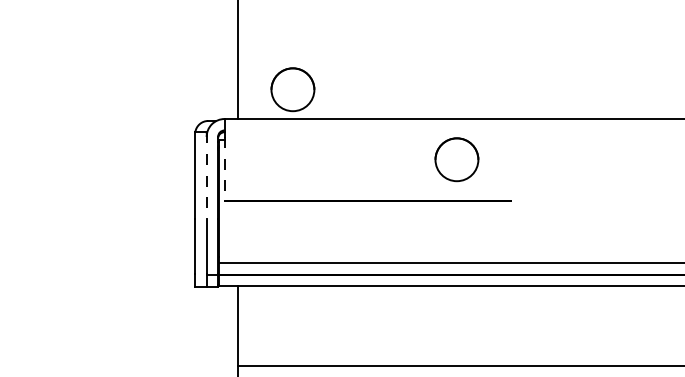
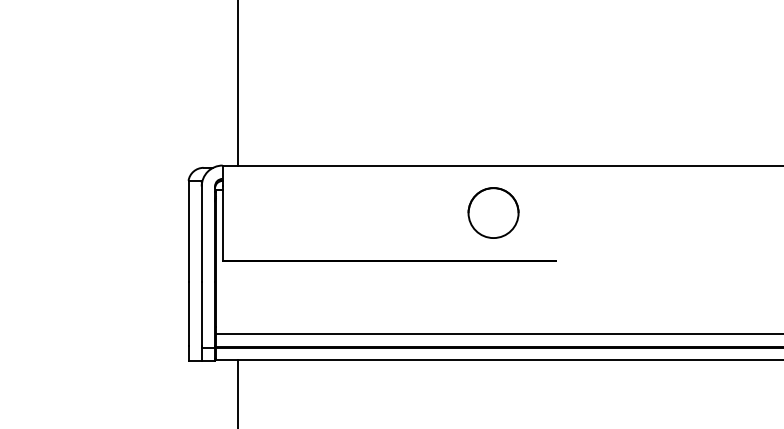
part: (292, 89) -> (301, 131), removed
line: (224, 168) -> (222, 223), dashed -> solid
line: (206, 176) -> (201, 232), dashed -> solid

